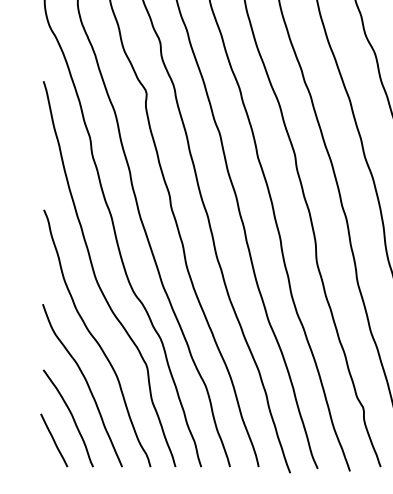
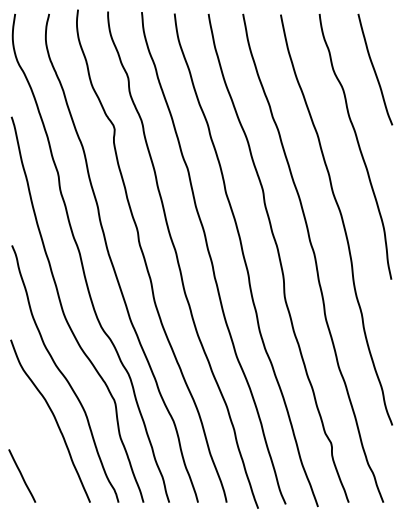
curve: (71, 416) -> (39, 452), removed

